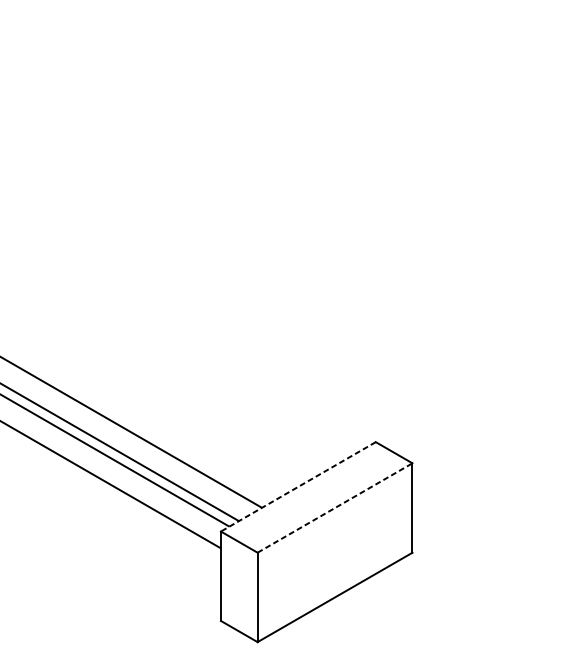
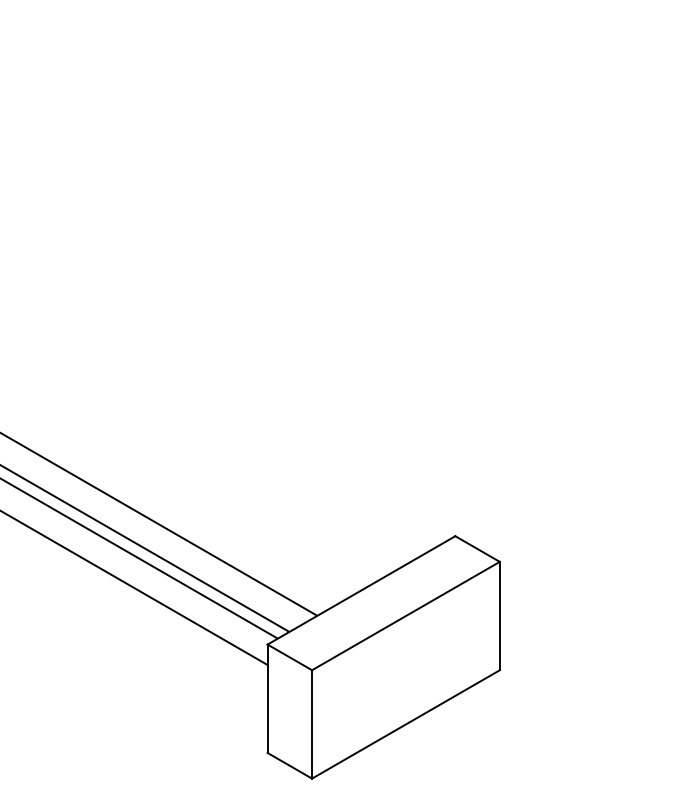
line: (298, 486) -> (361, 590), dashed -> solid
line: (335, 507) -> (406, 615), dashed -> solid

